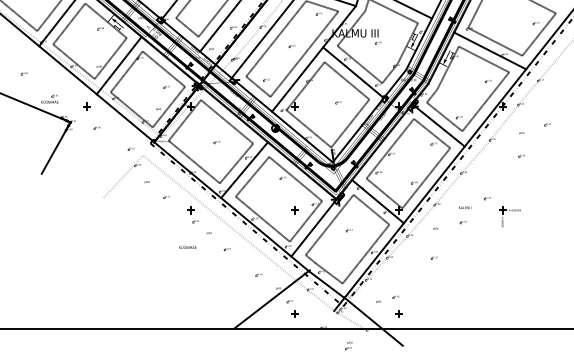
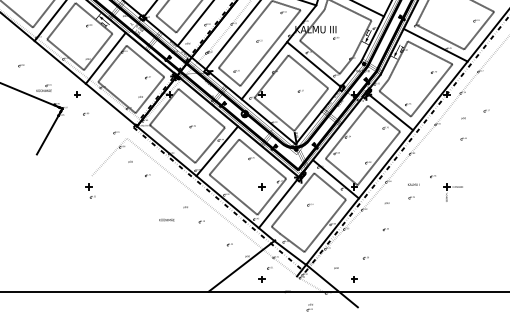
part: (192, 214) -> (90, 190), moved
part: (395, 296) -> (365, 257), moved
part: (289, 301) -> (269, 268), moved

